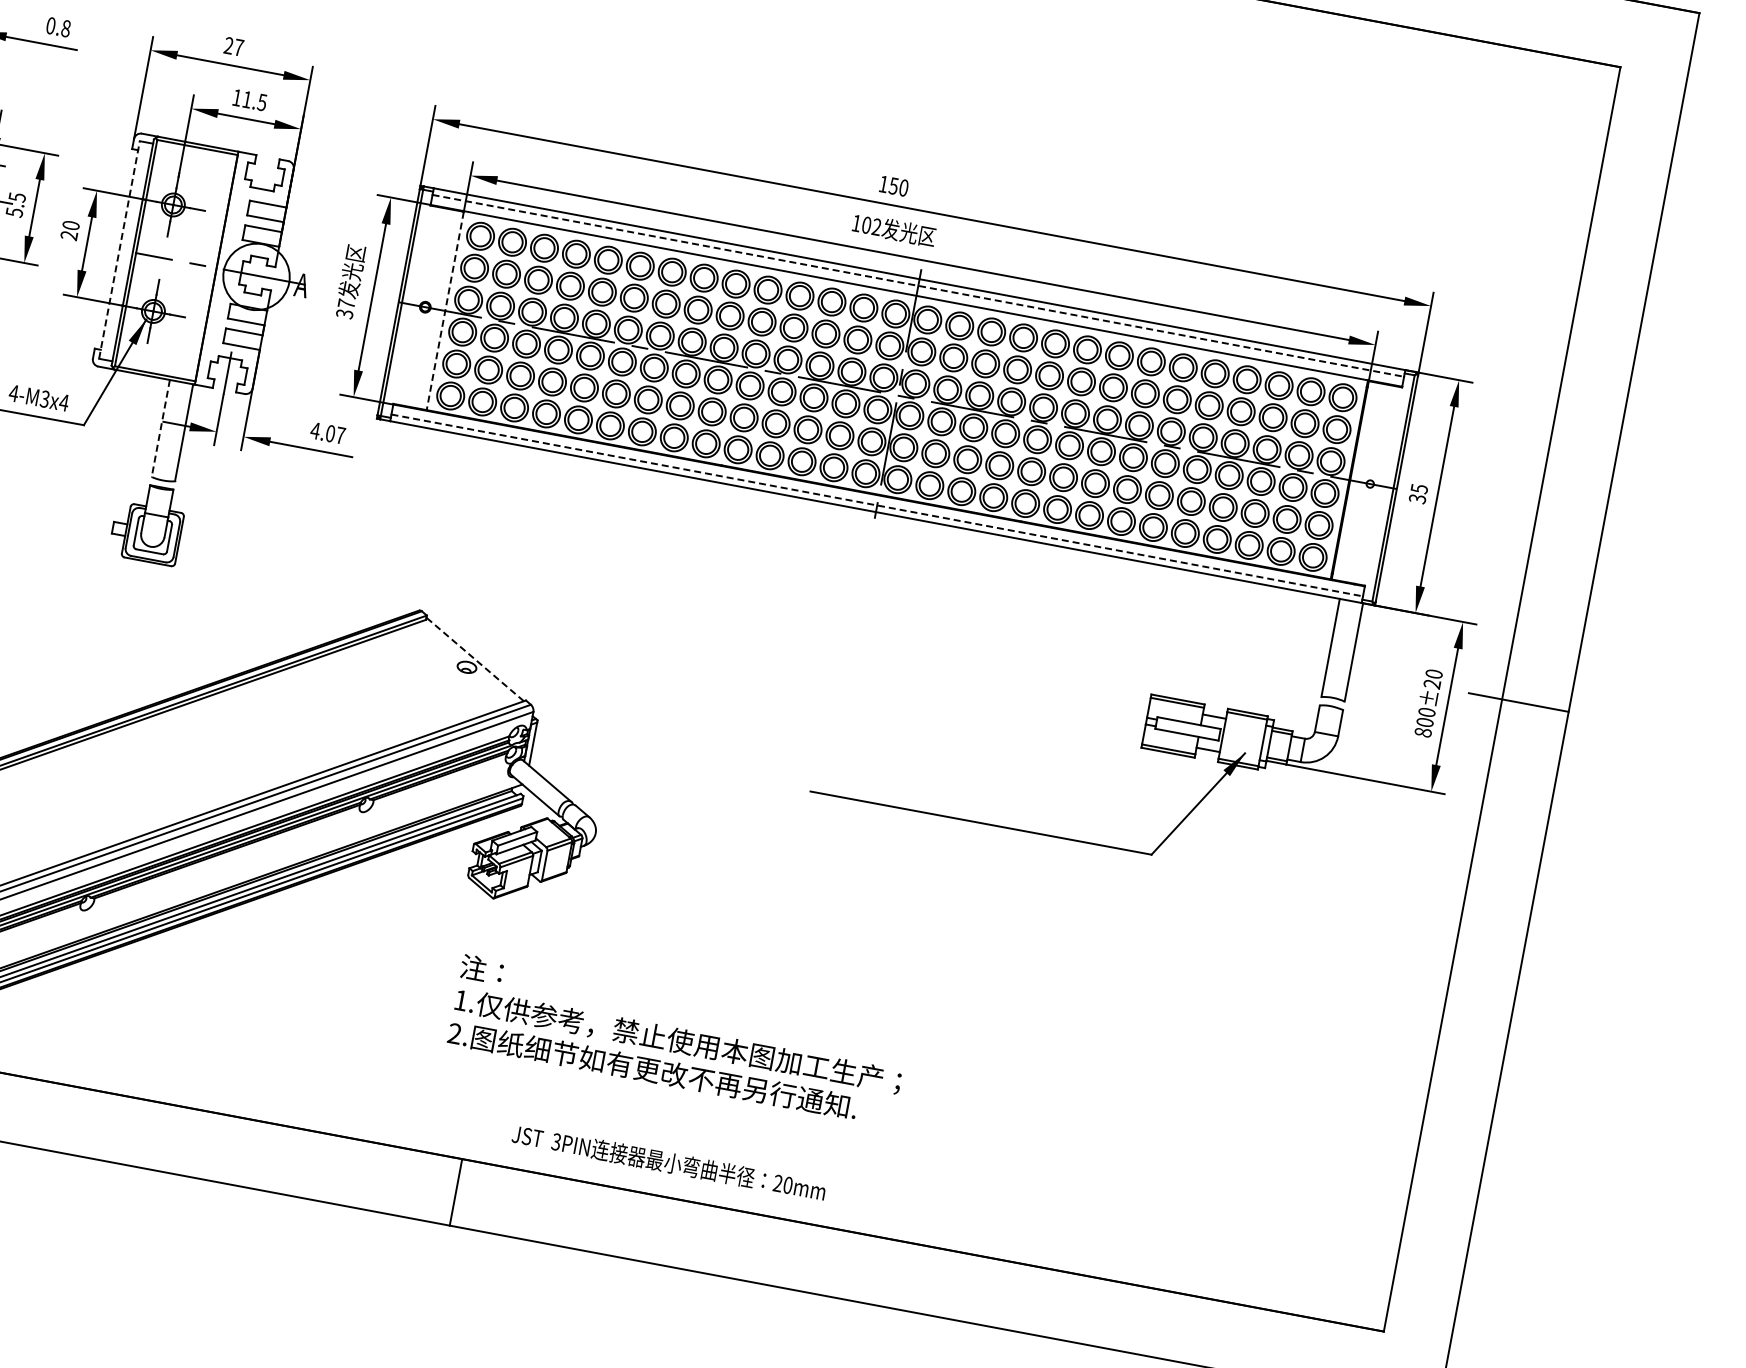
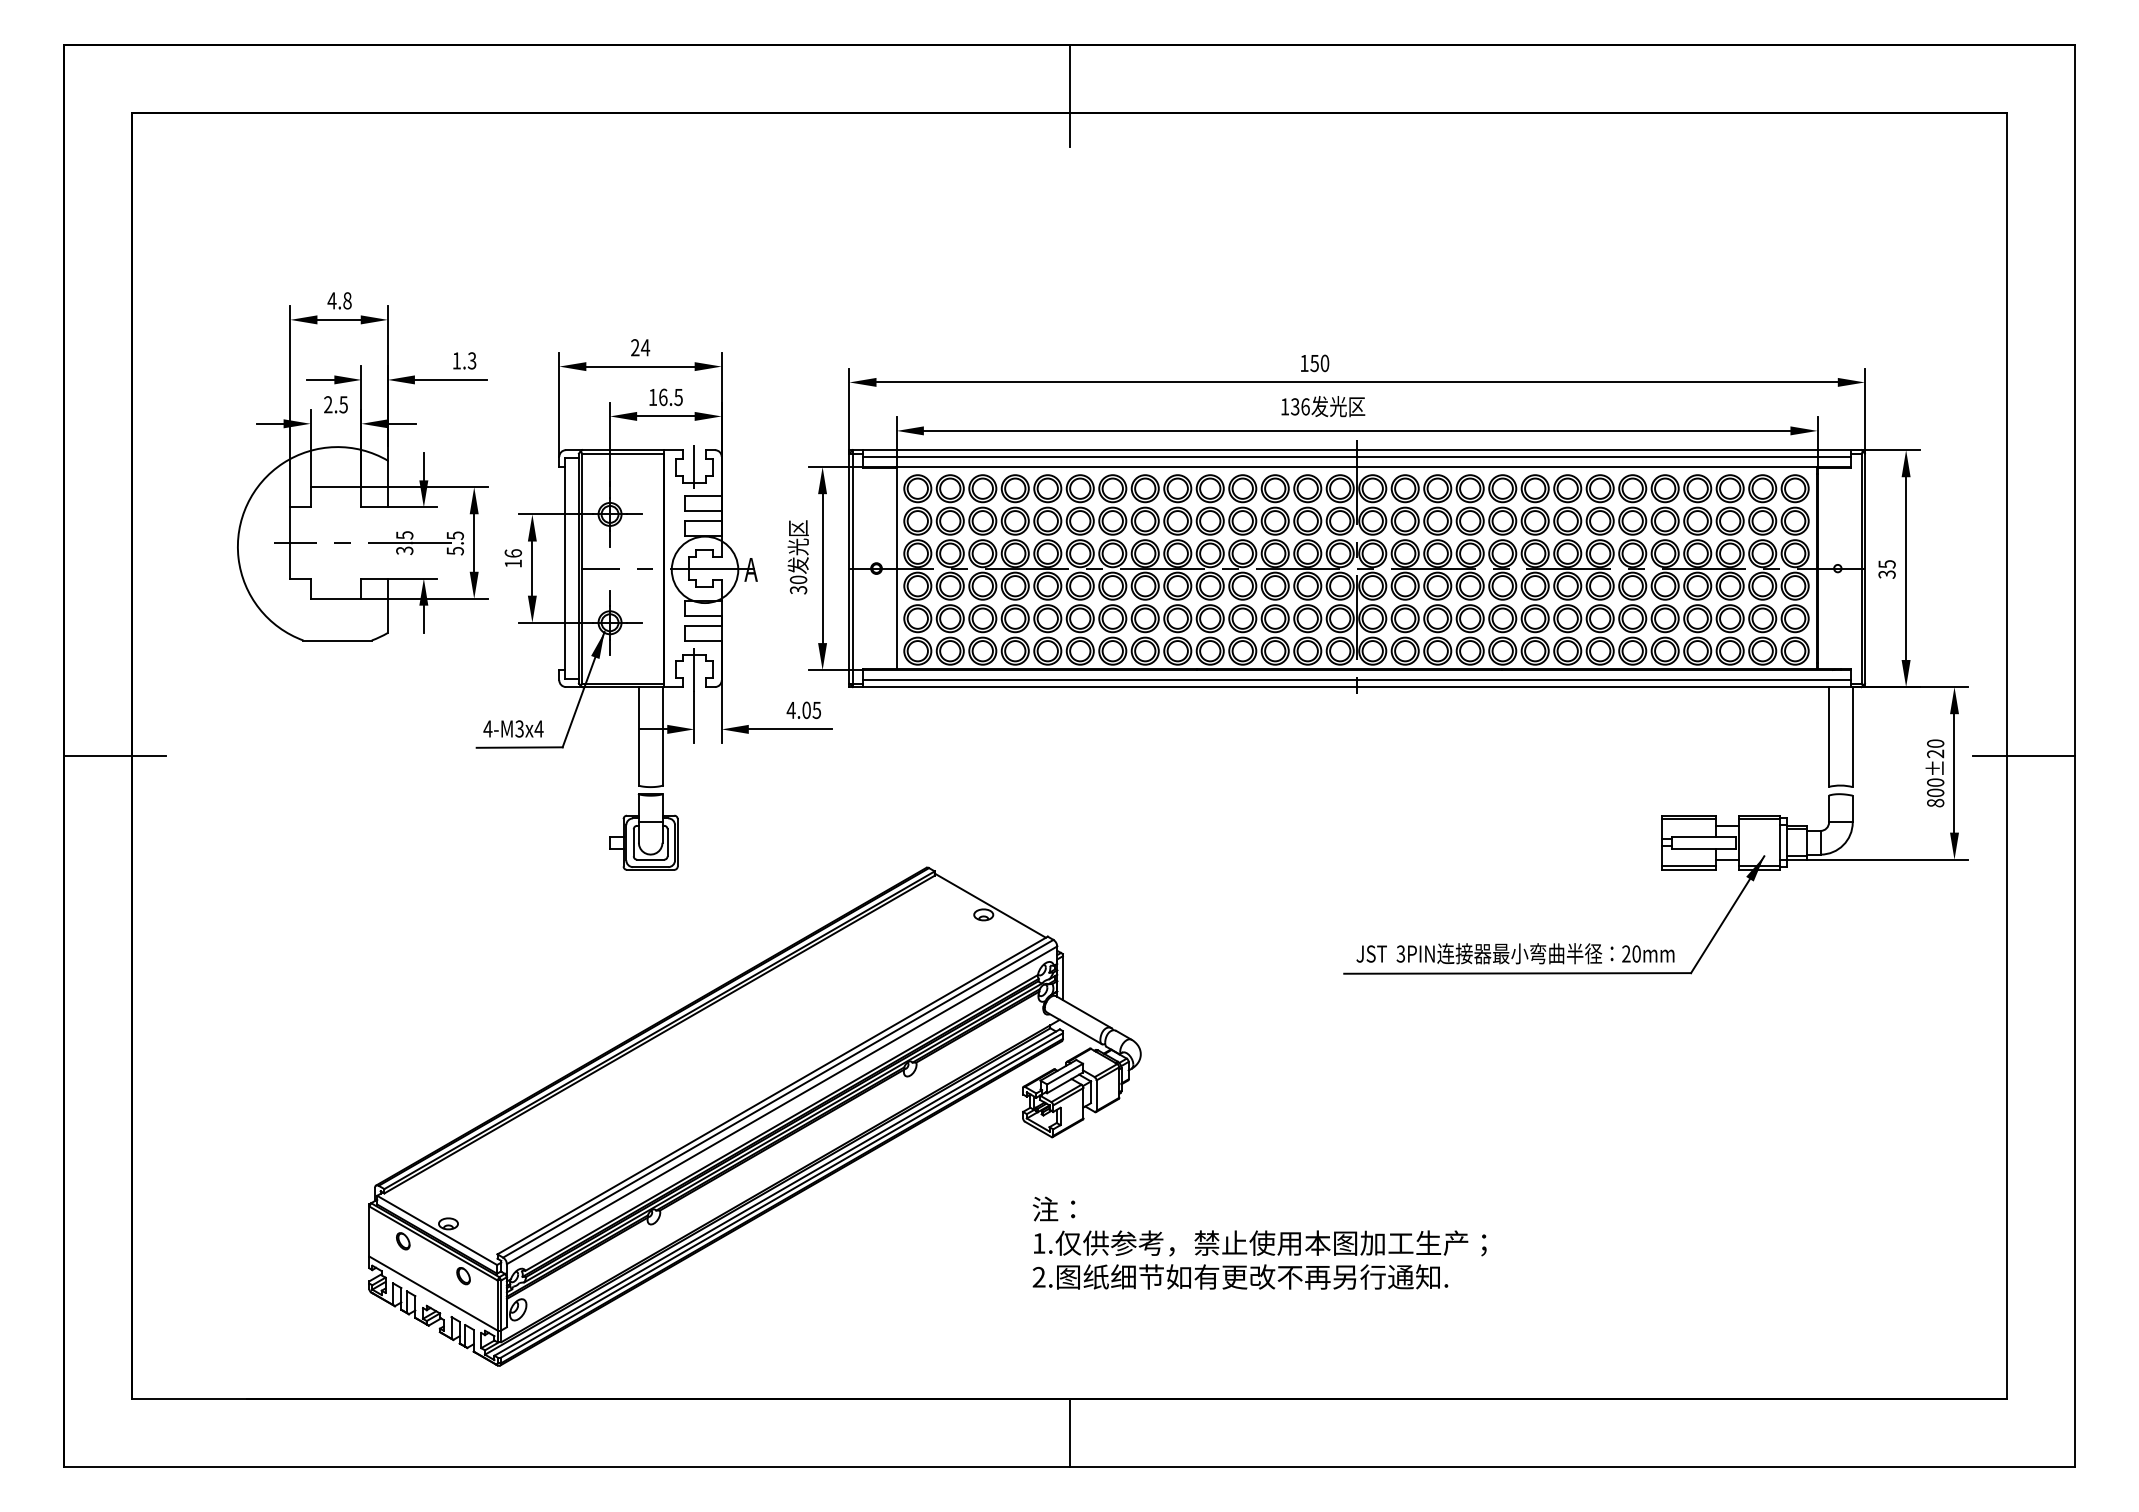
text: (58, 26) -> (464, 360), 0.8 -> 1.3
text: (238, 47) -> (645, 347), 27 -> 24
text: (247, 99) -> (663, 397), 11.5 -> 16.5
line: (264, 174) -> (694, 467), added
text: (871, 225) -> (1300, 406), 102 -> 136
text: (69, 230) -> (512, 558), 20 -> 16
line: (119, 249) -> (565, 568), dashed -> solid
line: (918, 285) -> (1357, 456), dashed -> solid
text: (346, 303) -> (798, 579), 37 -> 30
line: (444, 310) -> (896, 568), dashed -> solid
line: (160, 428) -> (638, 736), dashed -> solid
text: (340, 435) -> (816, 710), 4.07 -> 4.05
line: (877, 505) -> (1357, 680), dashed -> solid
line: (475, 659) -> (990, 905), dashed -> solid
text: (669, 1162) -> (1515, 953), moved

